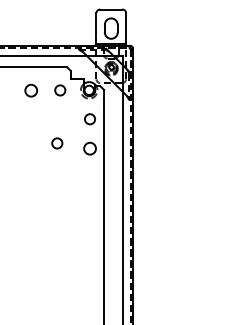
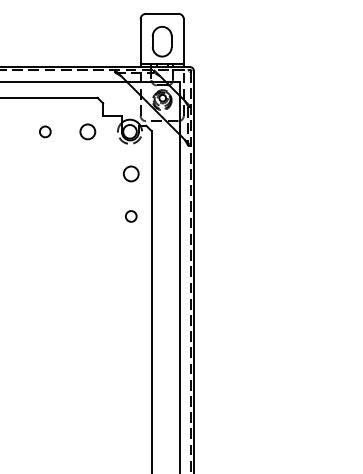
circle: (30, 89) -> (44, 130), size x0.62
circle: (57, 143) -> (83, 209), removed
circle: (89, 147) -> (130, 215), size x0.62

